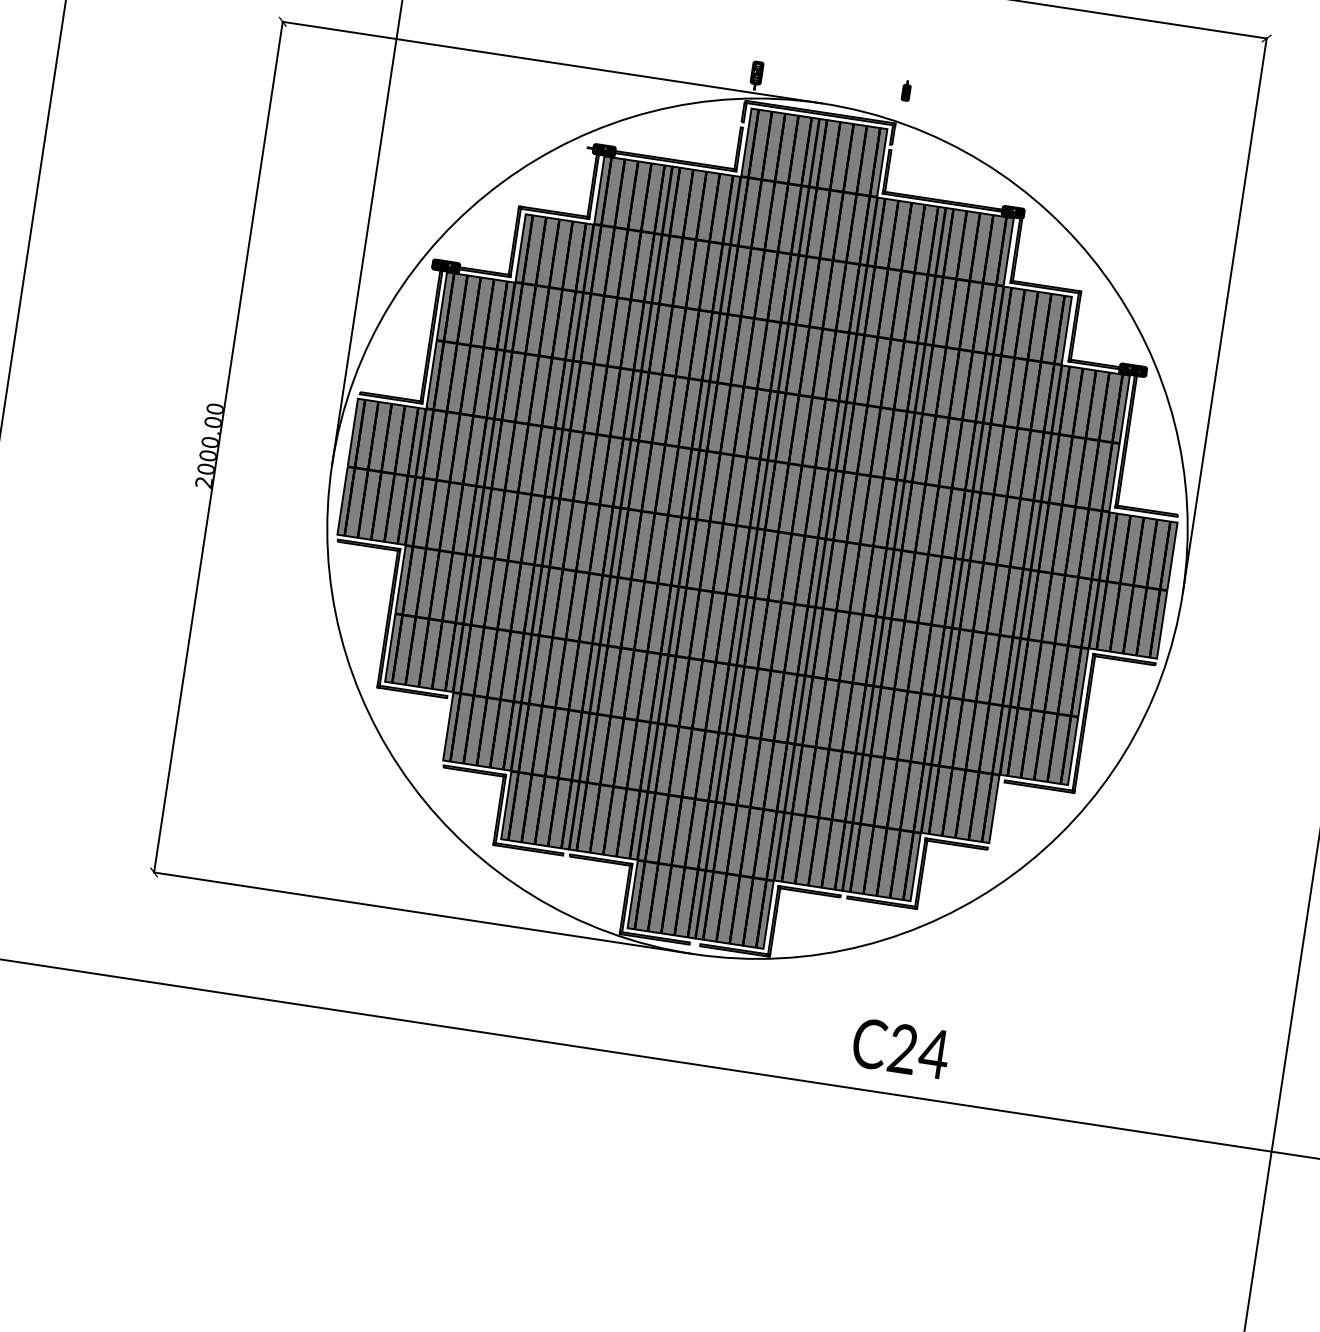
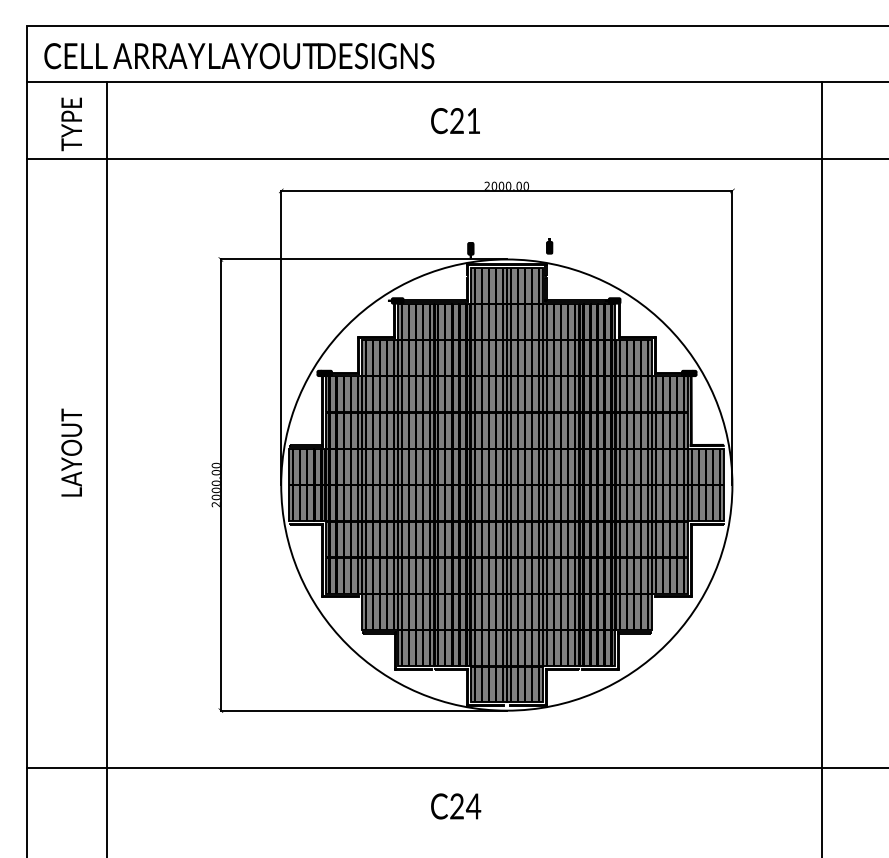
part: (905, 91) -> (549, 246), size x1.43
text: (901, 1048) -> (456, 806), moved

